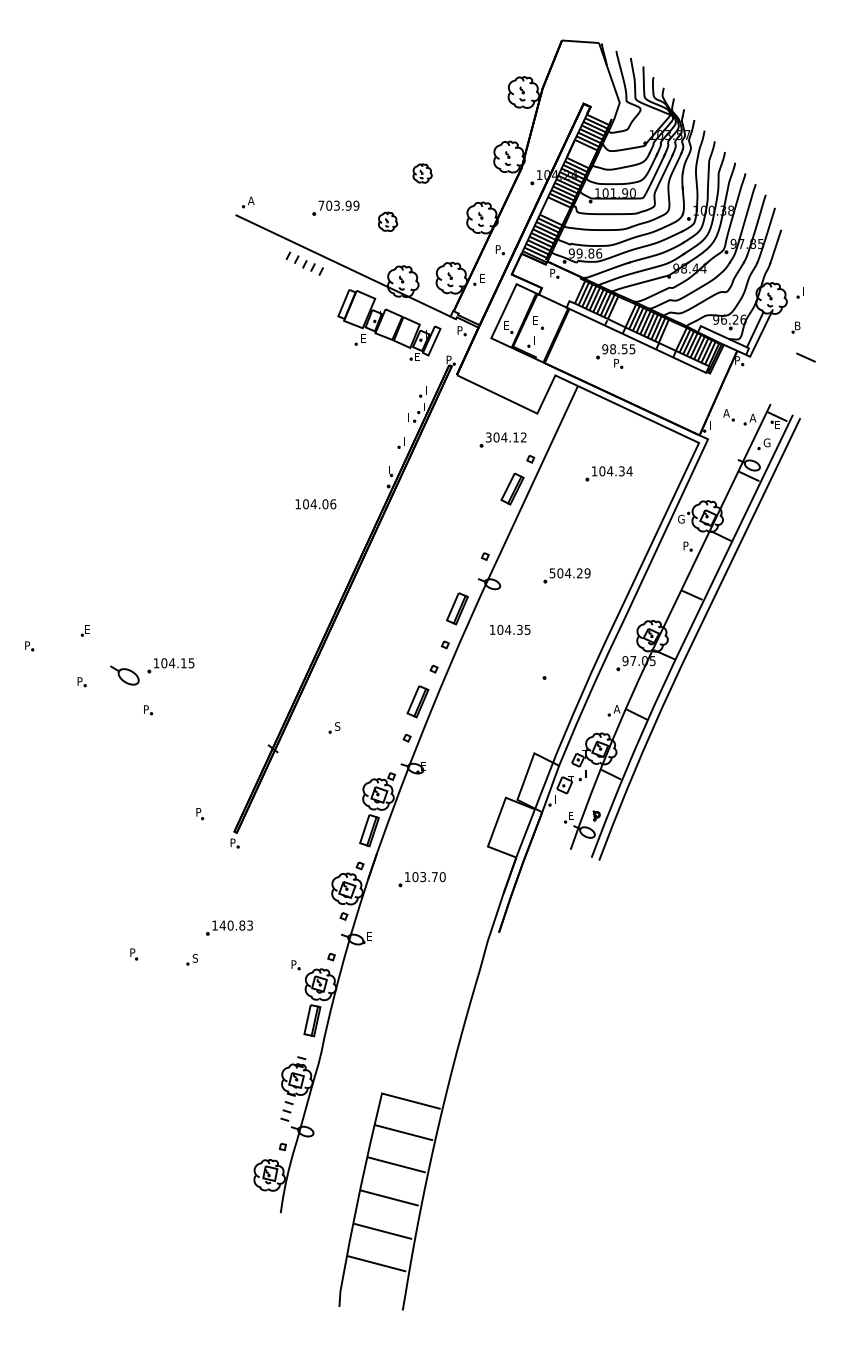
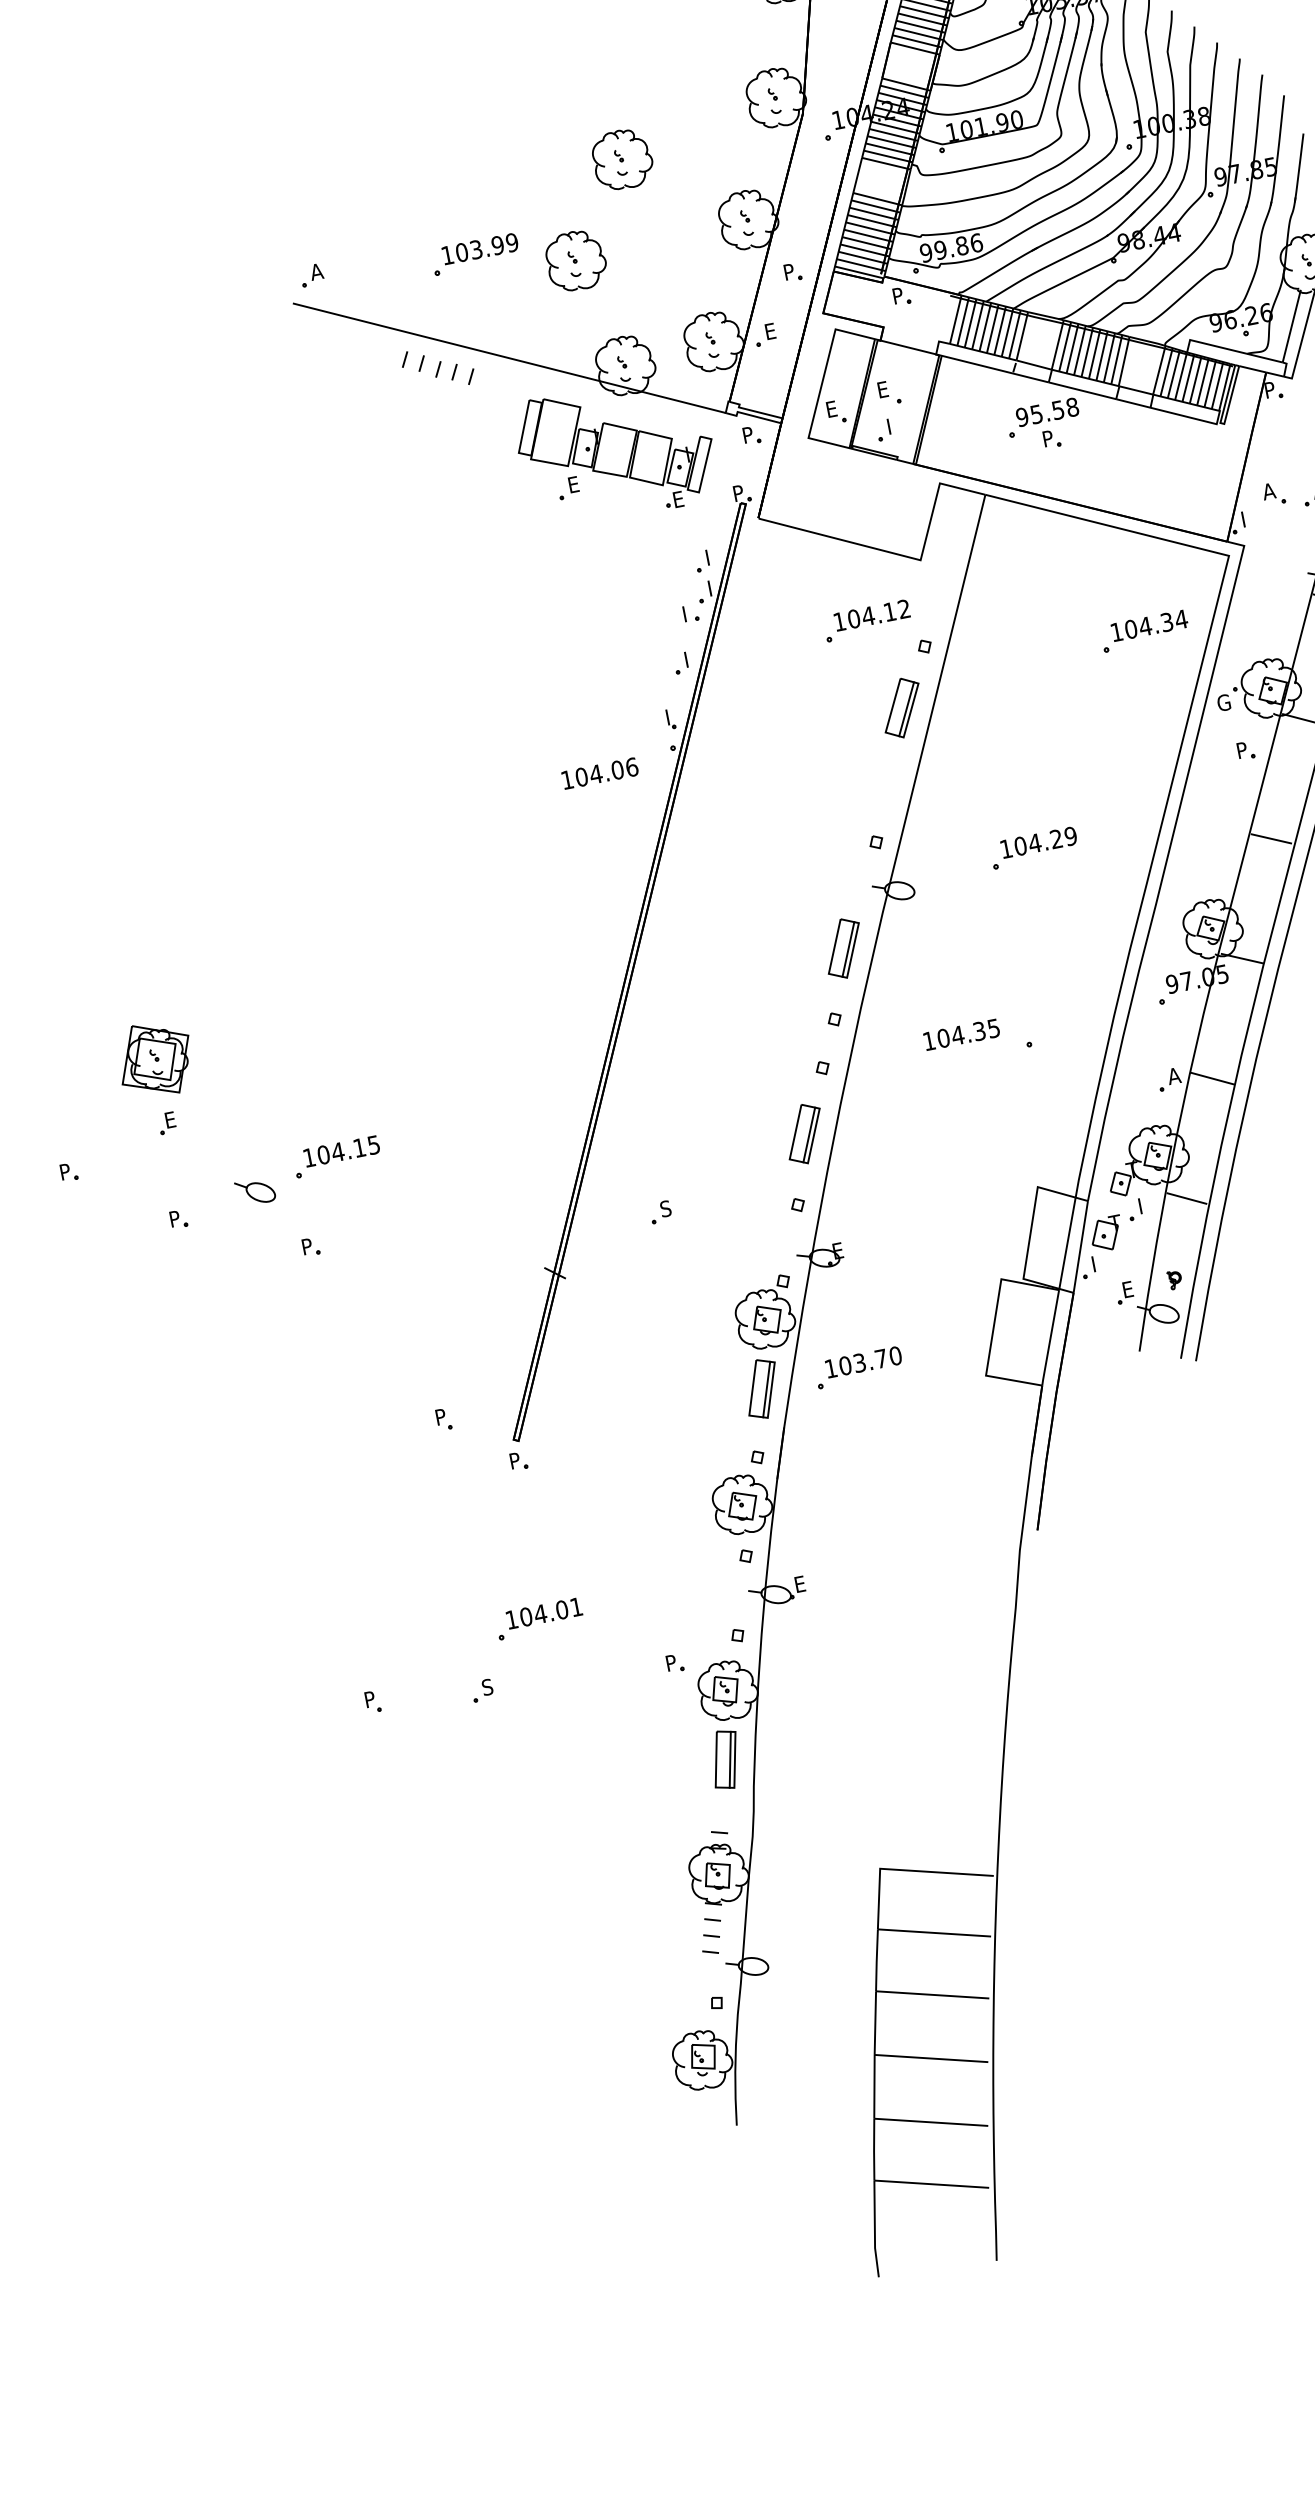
part: (422, 173) -> (622, 159), size x1.67
text: (321, 205) -> (447, 254), 703.99 -> 103.99
part: (387, 221) -> (575, 260), size x1.67
text: (622, 349) -> (1054, 411), 98.55 -> 95.58
text: (488, 437) -> (839, 621), 304.12 -> 104.12
part: (608, 473) -> (1143, 631), moved
text: (315, 504) -> (599, 774), moved
text: (552, 573) -> (1006, 849), 504.29 -> 104.29
part: (85, 595) -> (153, 1058), added
text: (510, 629) -> (962, 1033), moved
part: (124, 675) -> (254, 1191), size x0.71
part: (421, 879) -> (857, 1368), moved
text: (235, 925) -> (549, 1612), 140.83 -> 104.01

